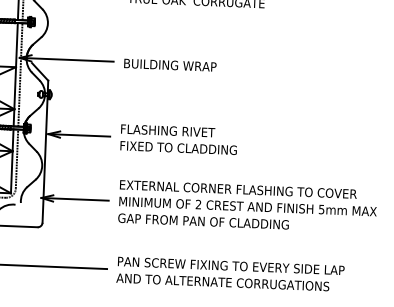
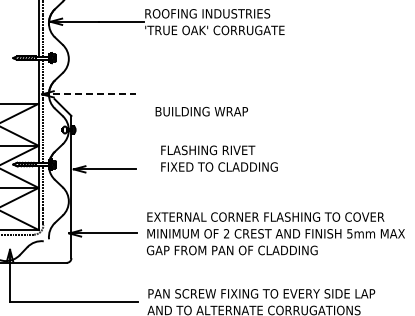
line: (67, 59) -> (89, 94), solid -> dashed
text: (170, 65) -> (201, 111), moved
text: (179, 139) -> (219, 158), moved

